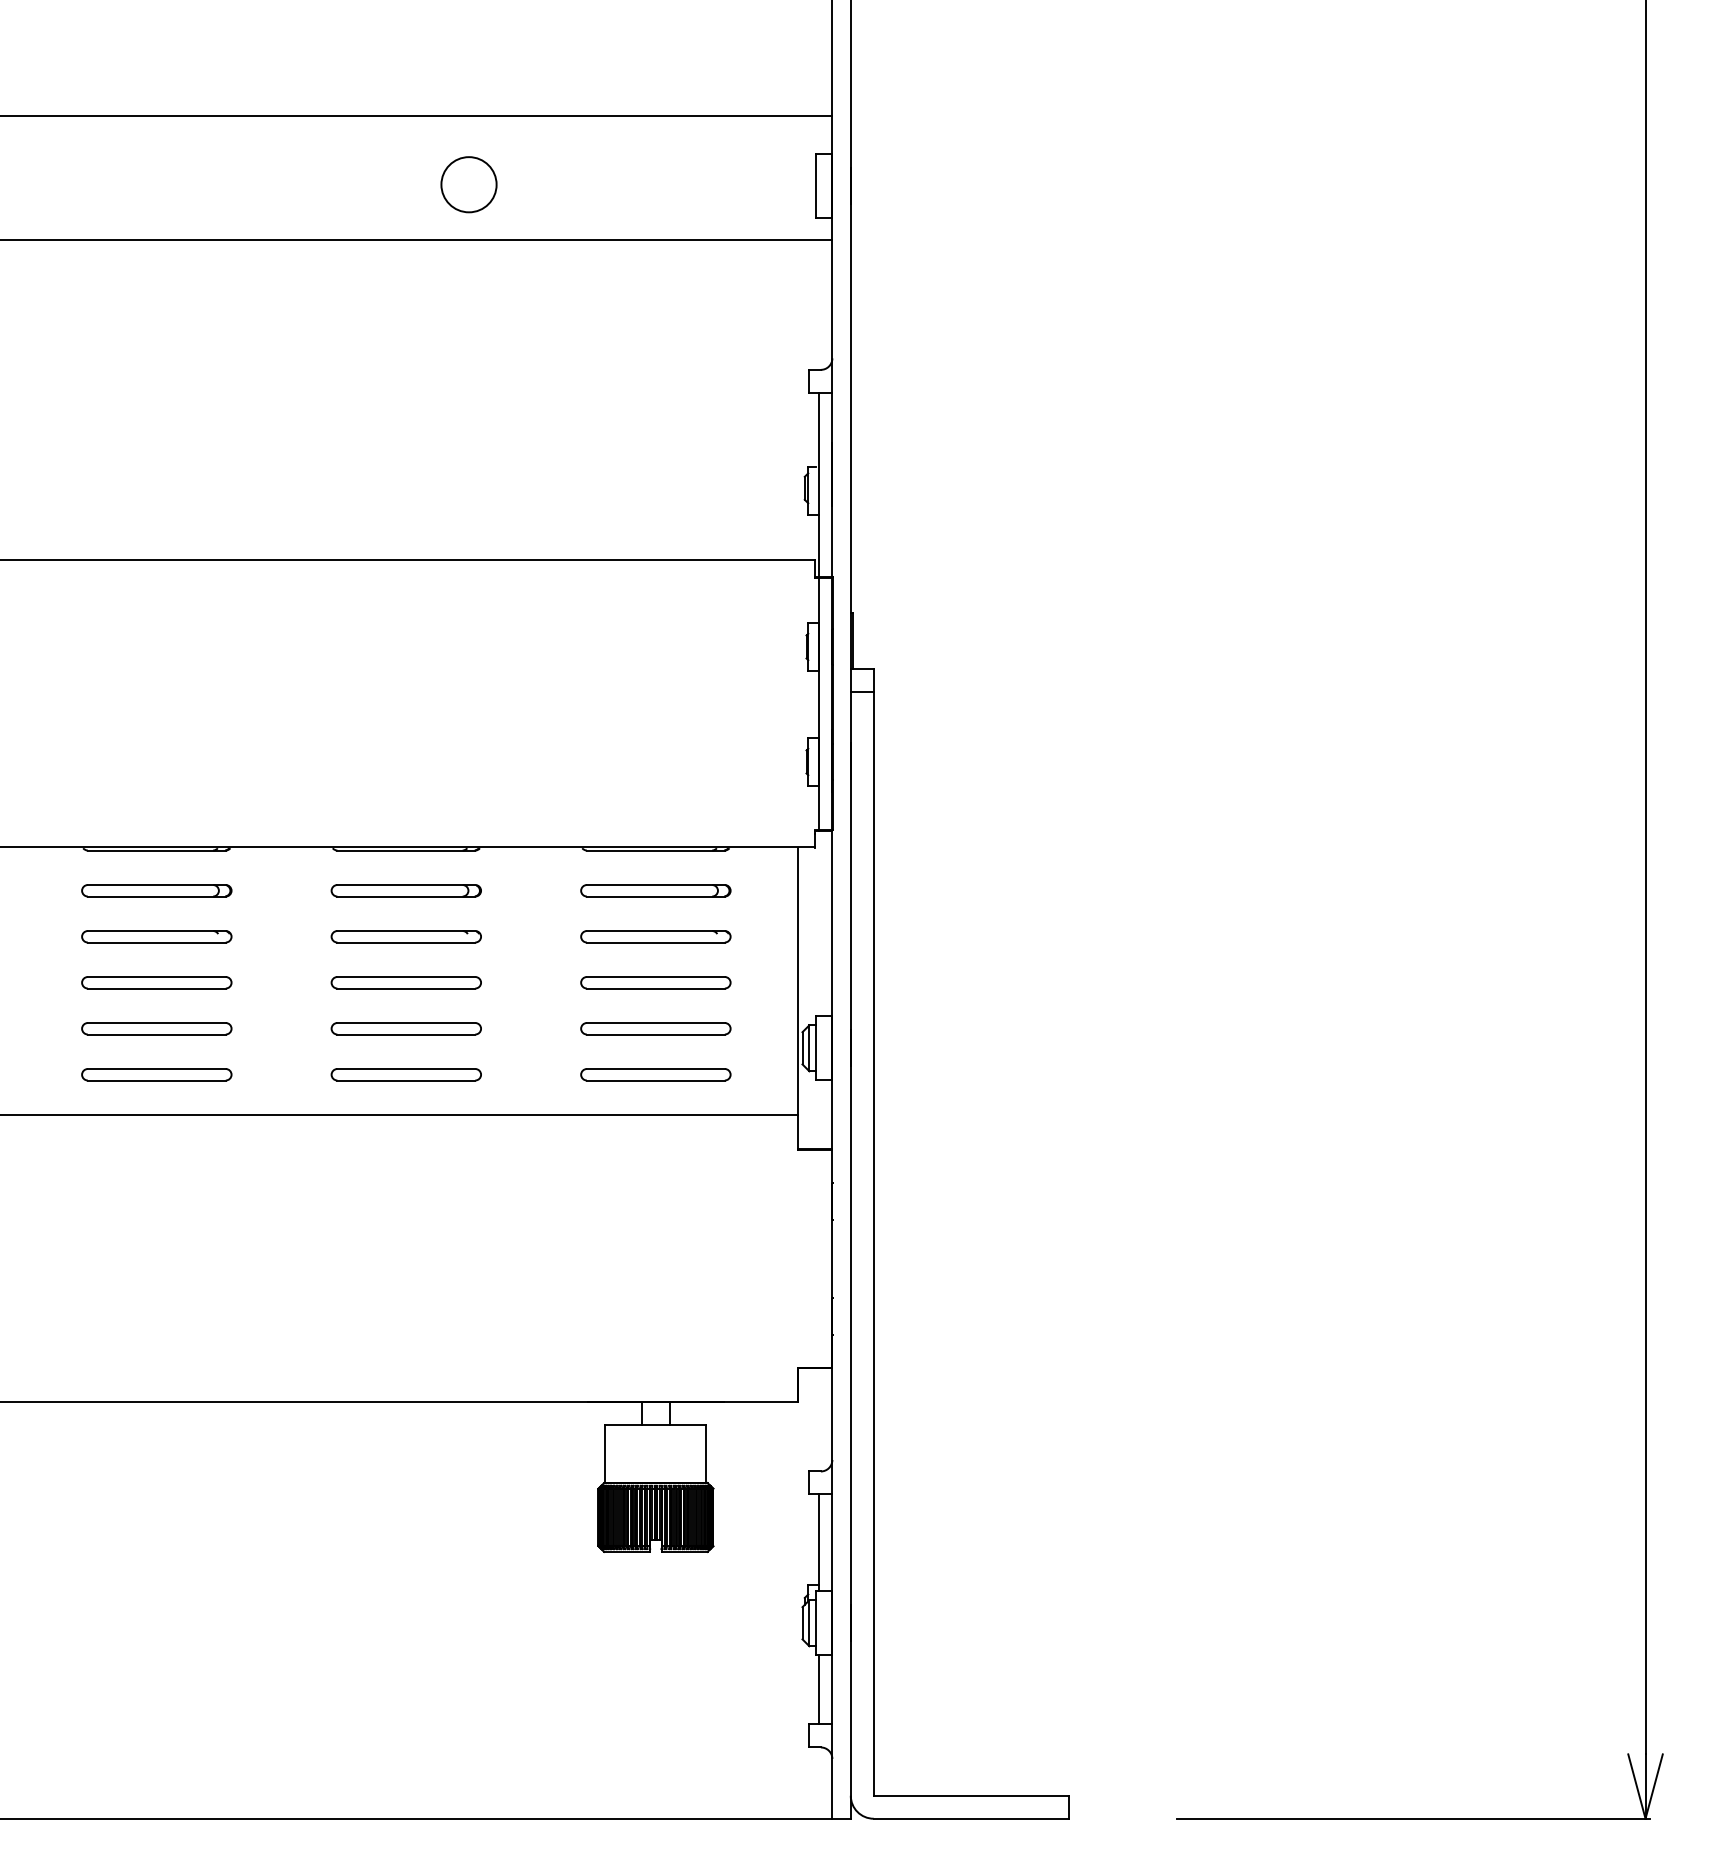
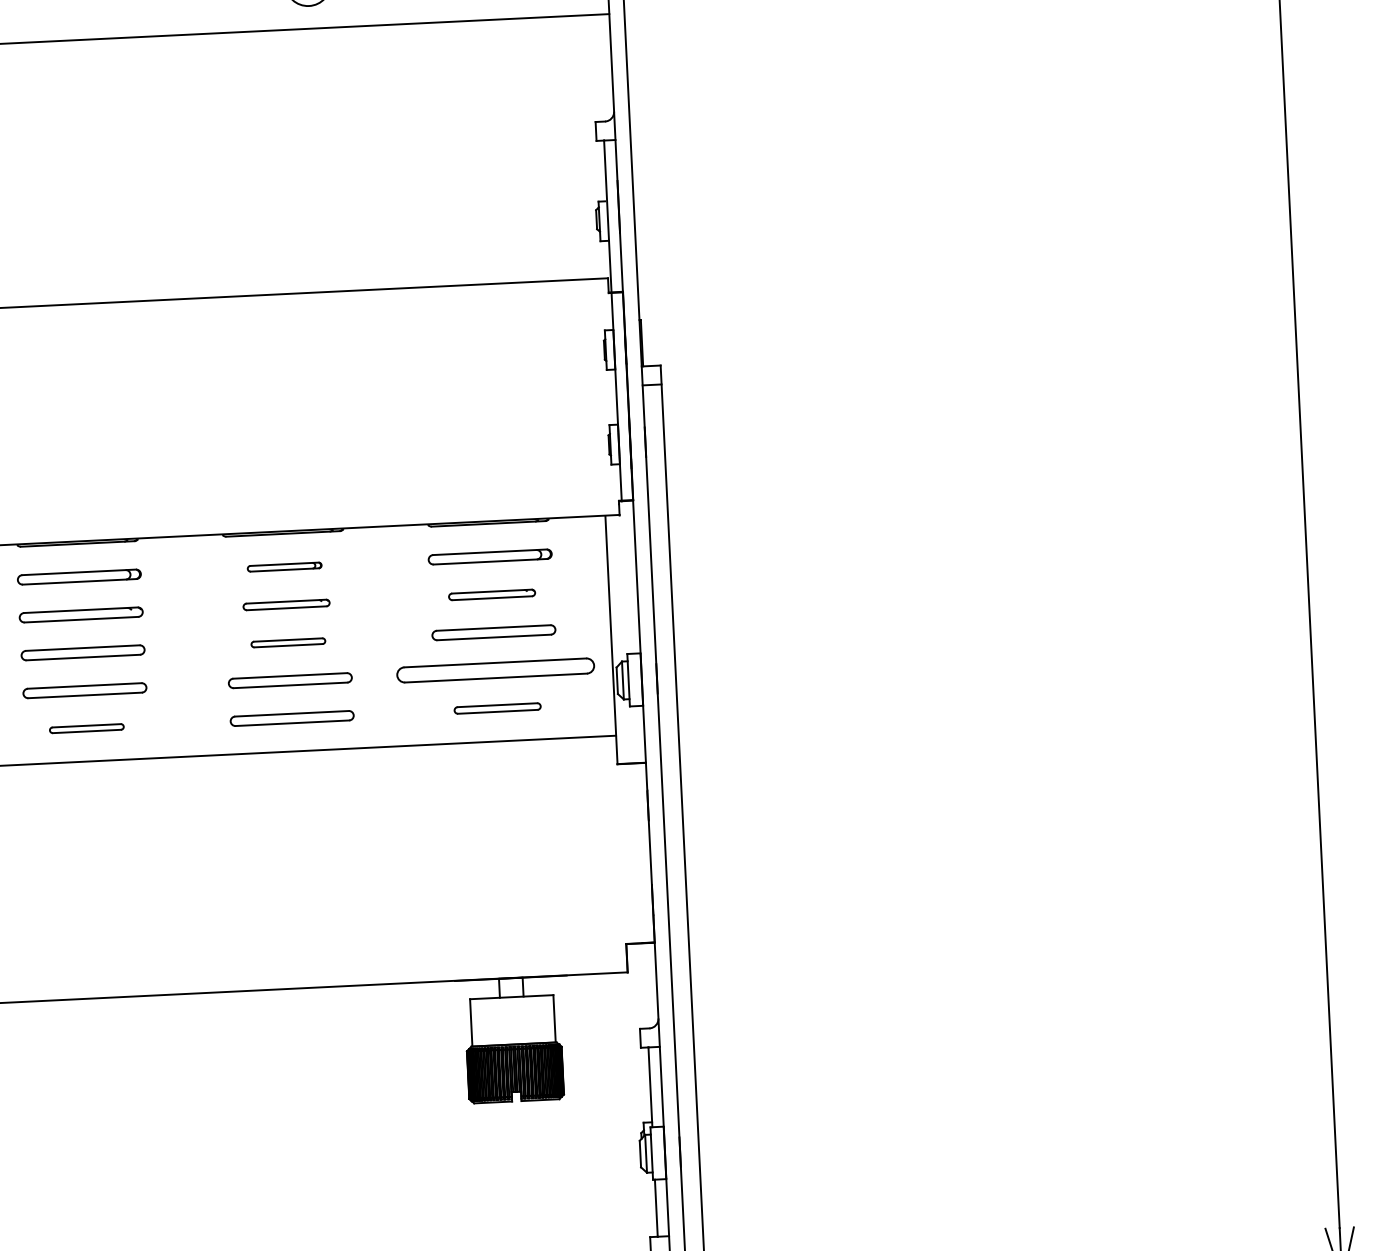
part: (405, 890) -> (284, 566), size x0.6
part: (405, 936) -> (285, 604), size x0.7
part: (655, 936) -> (491, 594), size x0.7
part: (405, 982) -> (287, 642), size x0.6
part: (655, 1028) -> (495, 670), size x1.6
part: (156, 1074) -> (86, 728), size x0.6
part: (655, 1074) -> (497, 708), size x0.7

